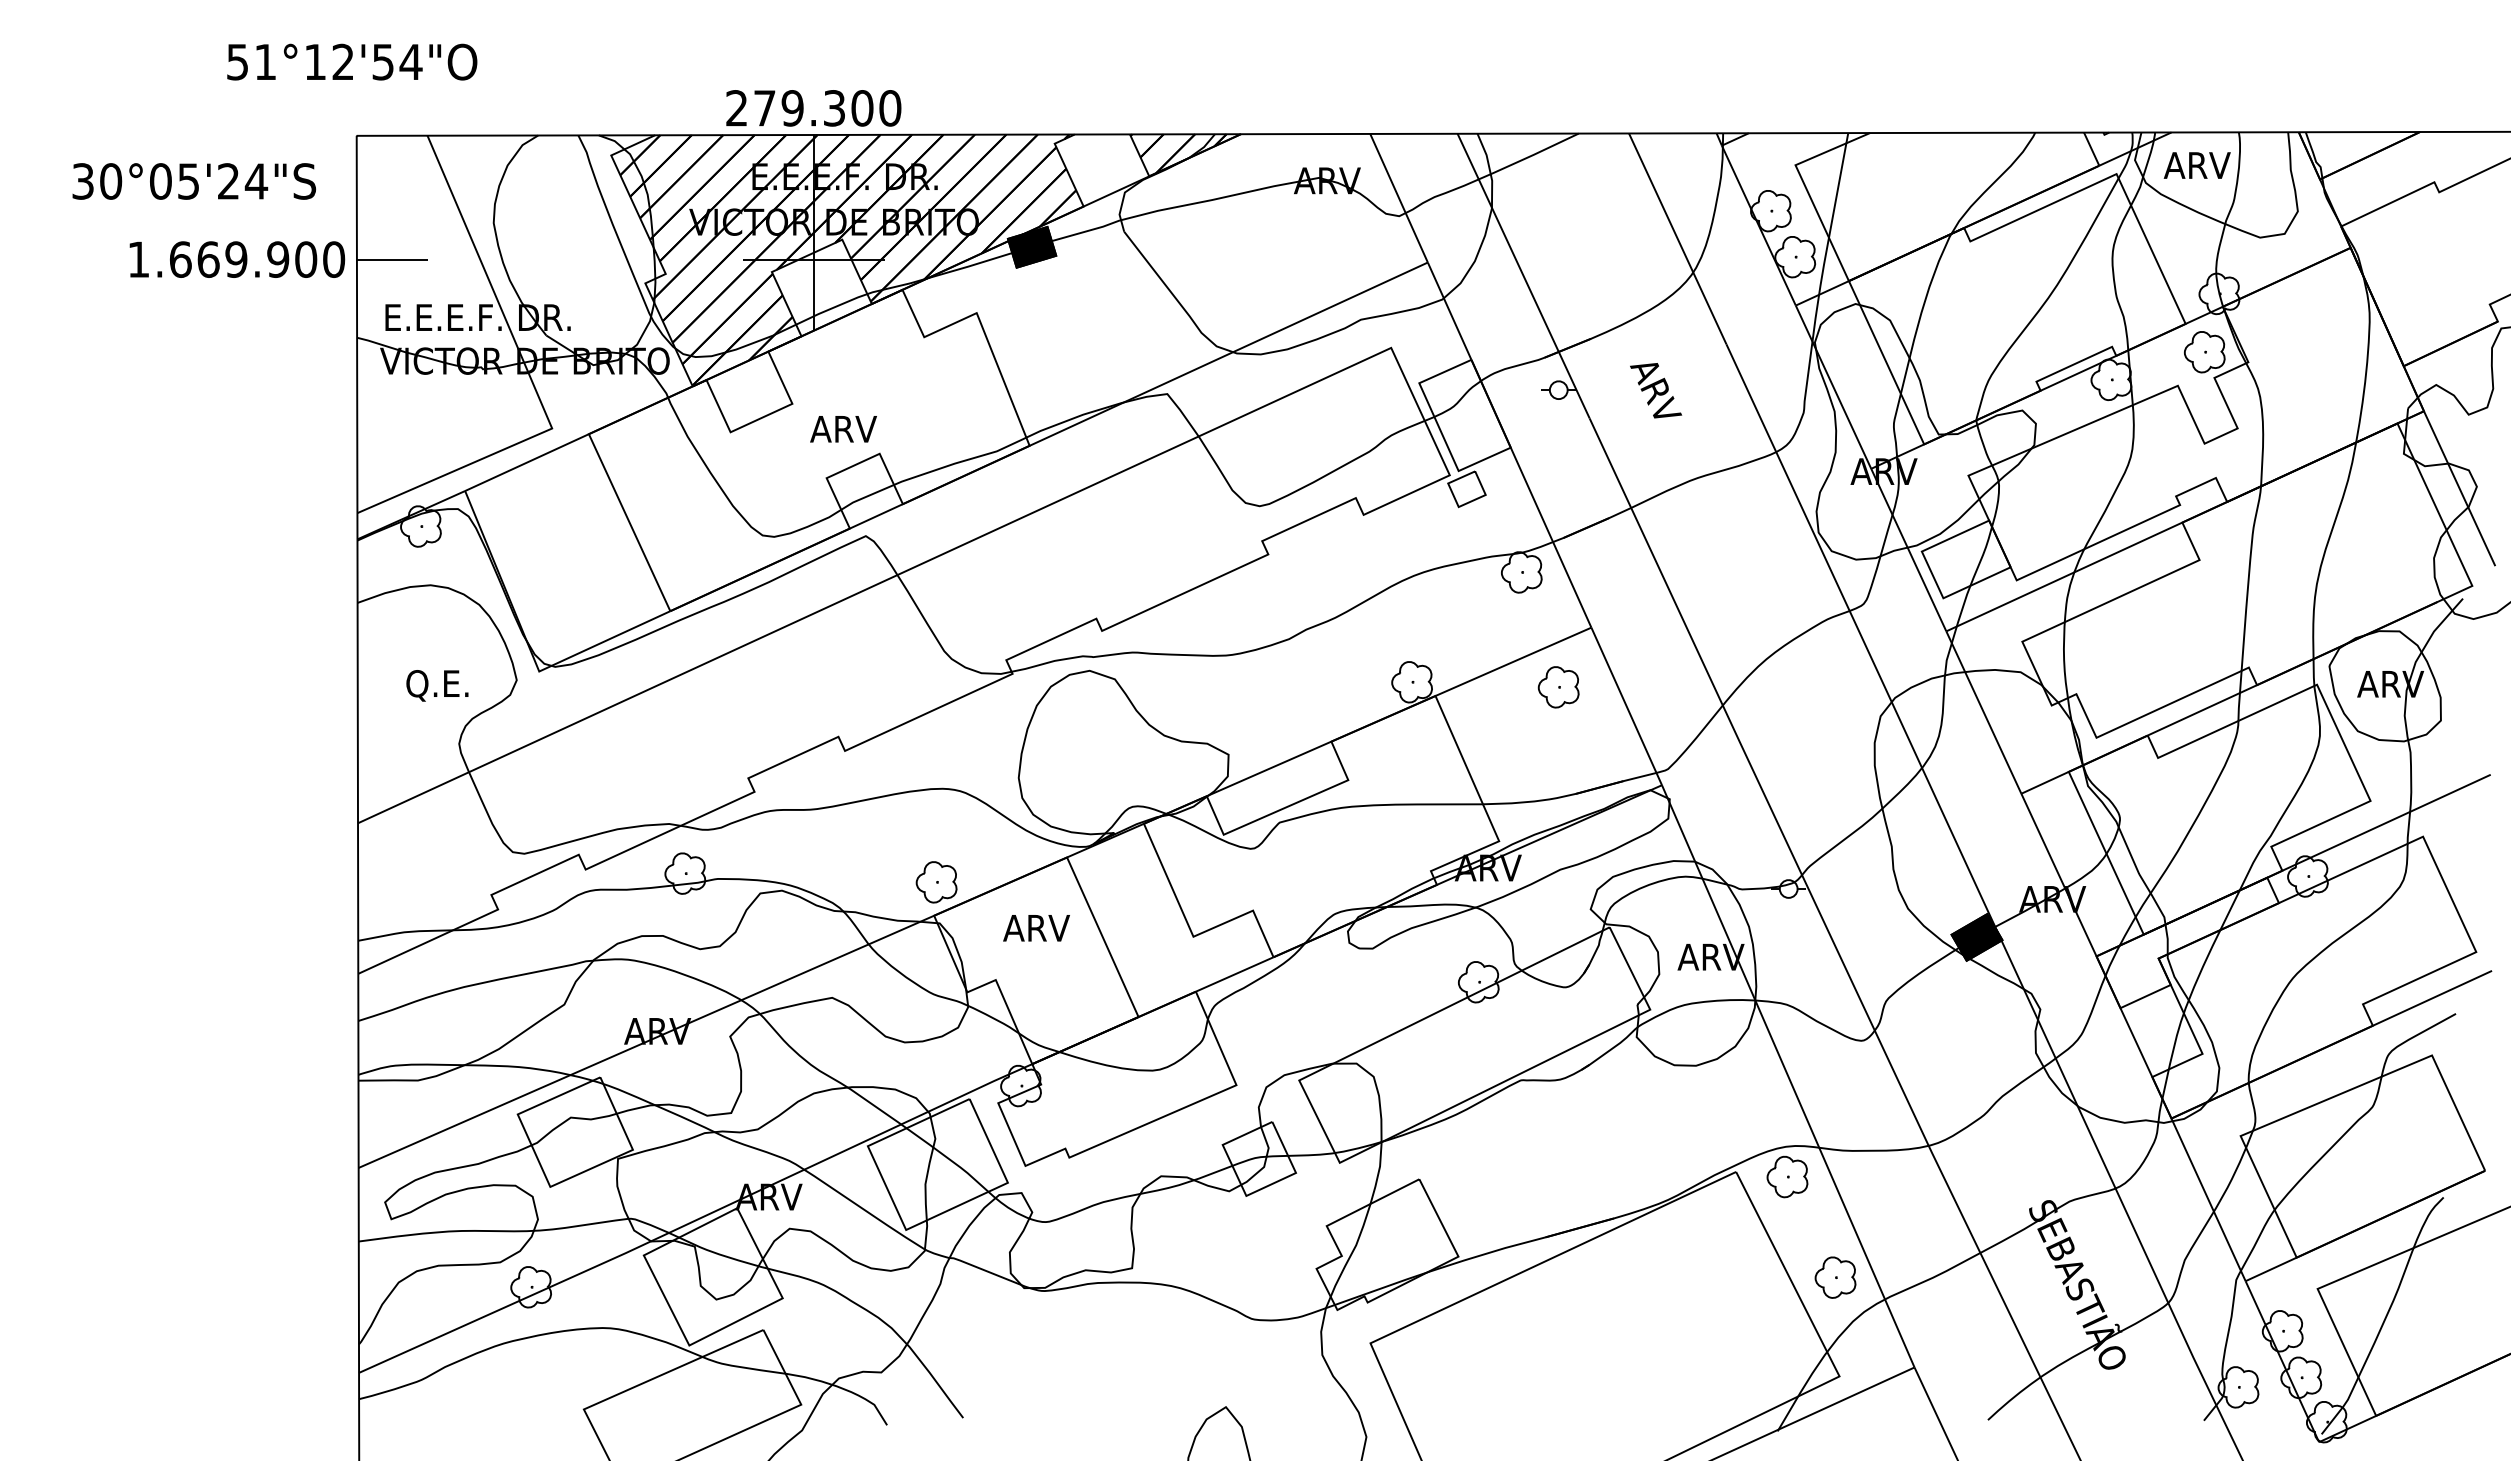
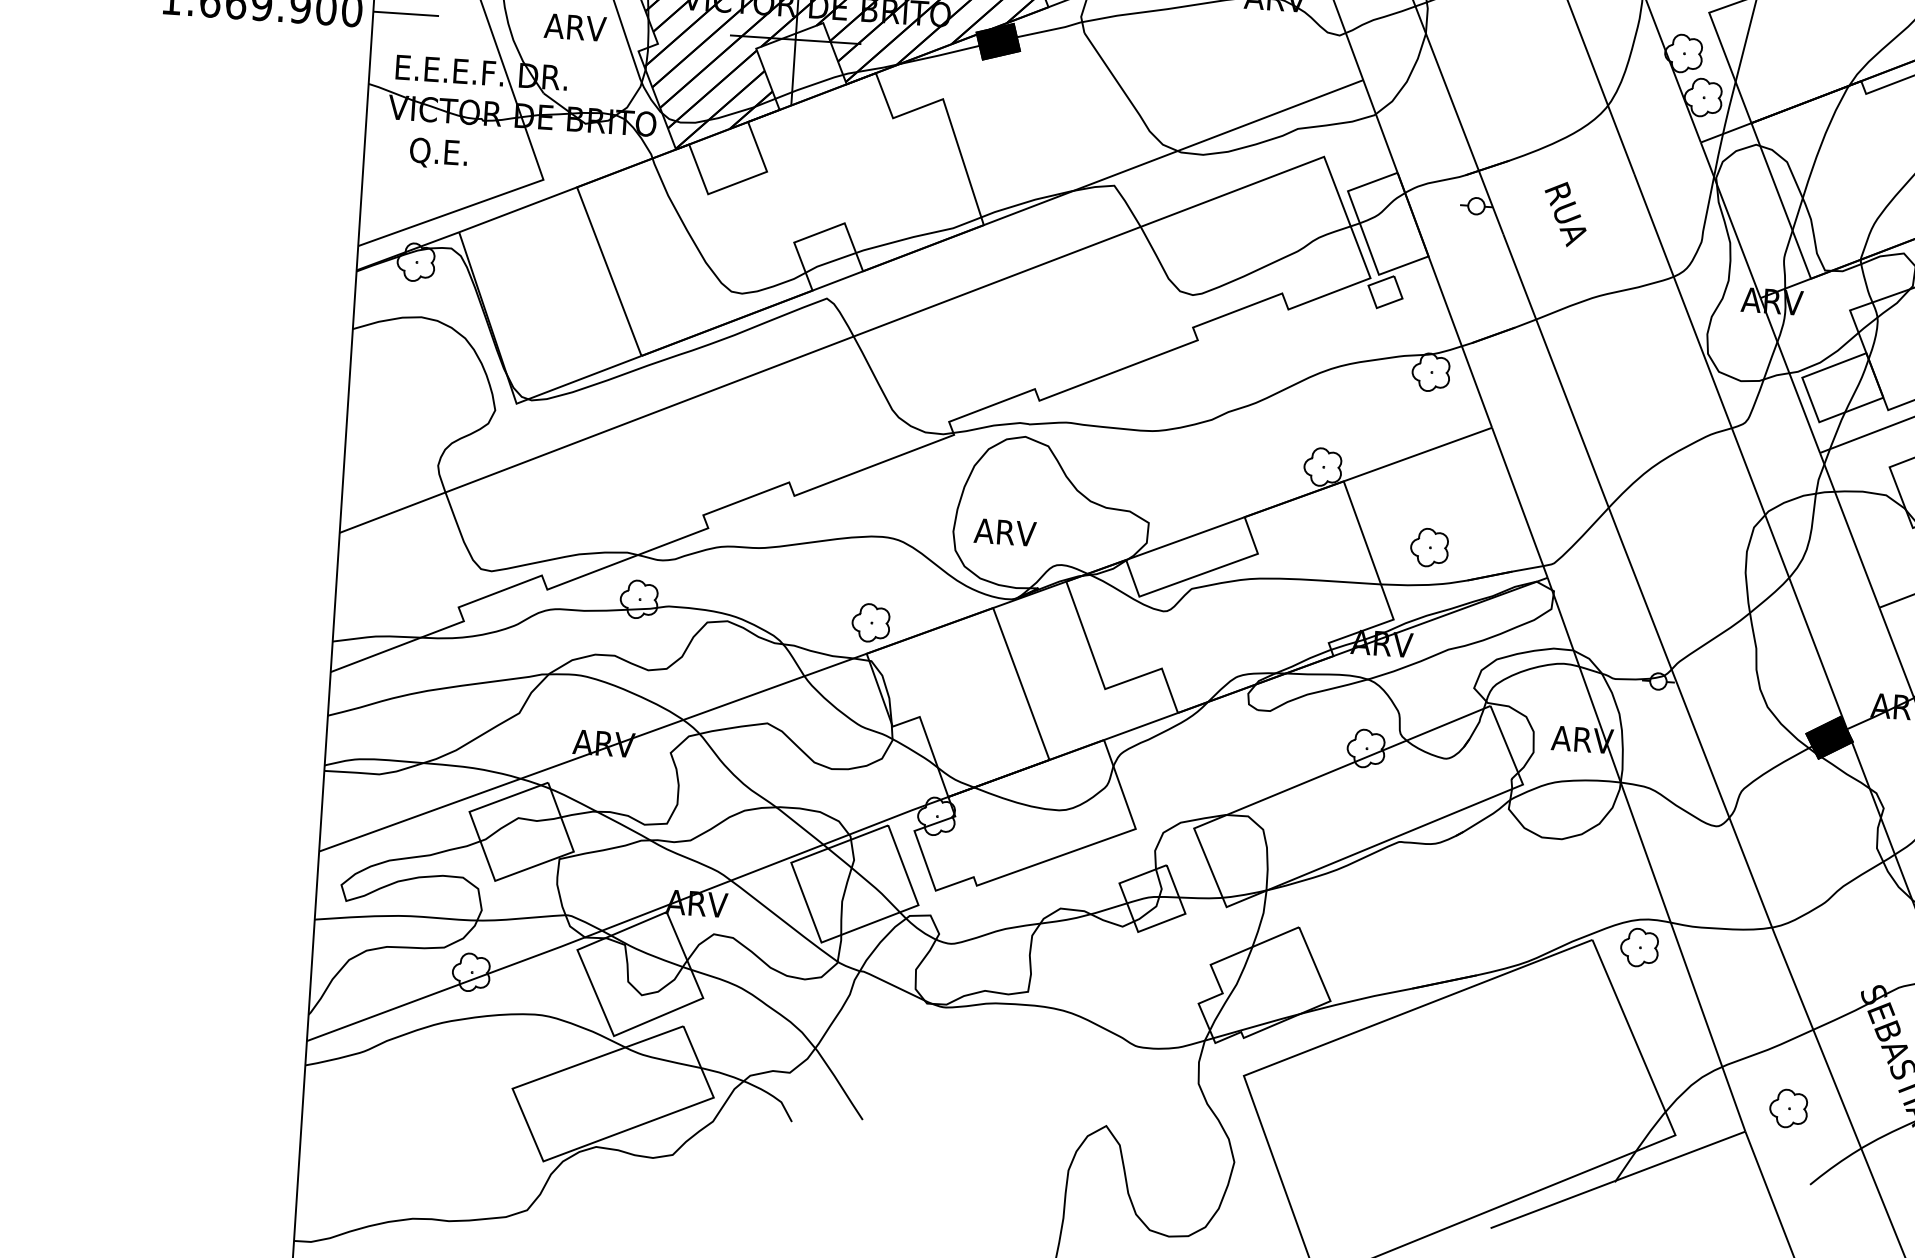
text: (1656, 392) -> (1566, 214), ARV -> RUA
text: (843, 429) -> (575, 27), moved
text: (437, 685) -> (438, 153), moved
part: (1558, 687) -> (1429, 547), moved
text: (1036, 928) -> (1005, 532), moved
part: (1835, 1277) -> (1788, 1108), moved

